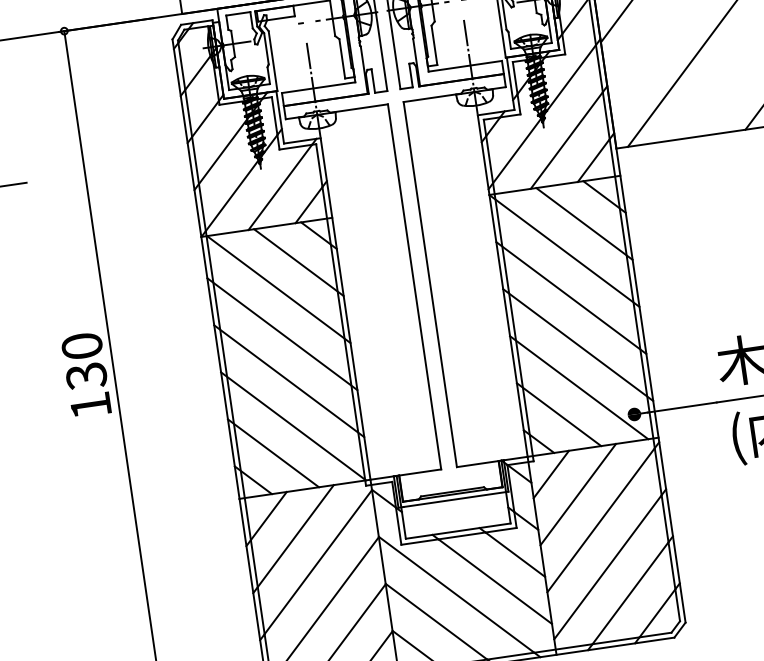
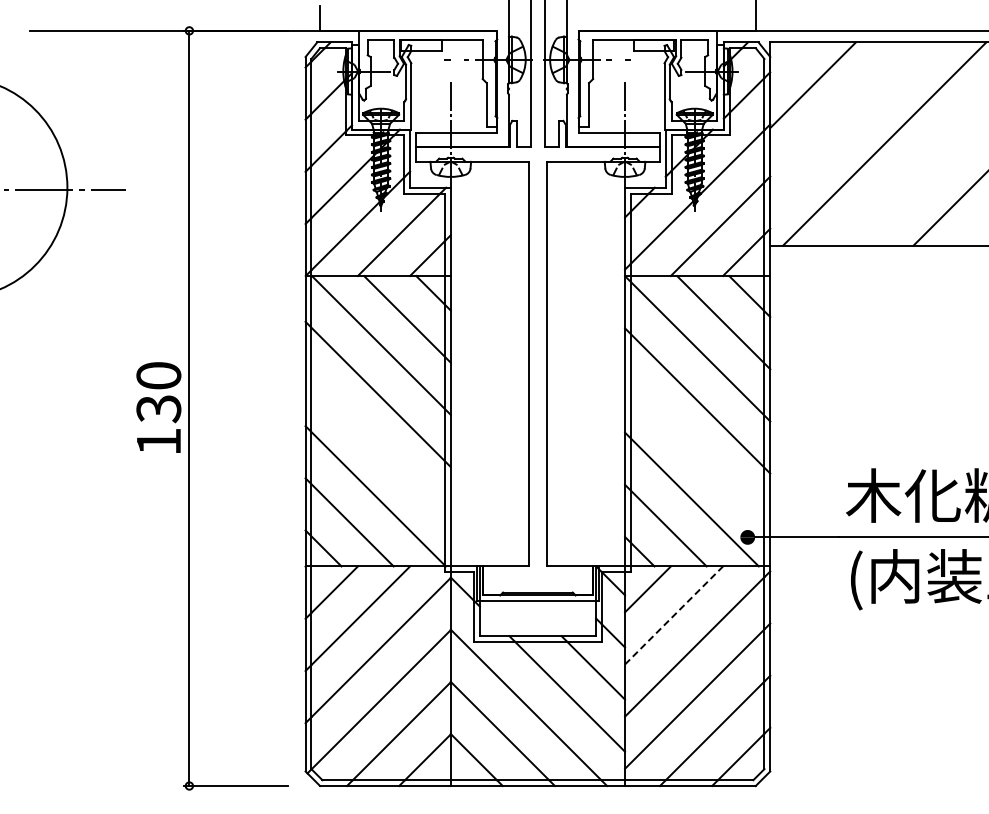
line: (577, 344) -> (697, 452), removed
line: (288, 381) -> (377, 446), removed
line: (578, 494) -> (674, 615), solid -> dashed

